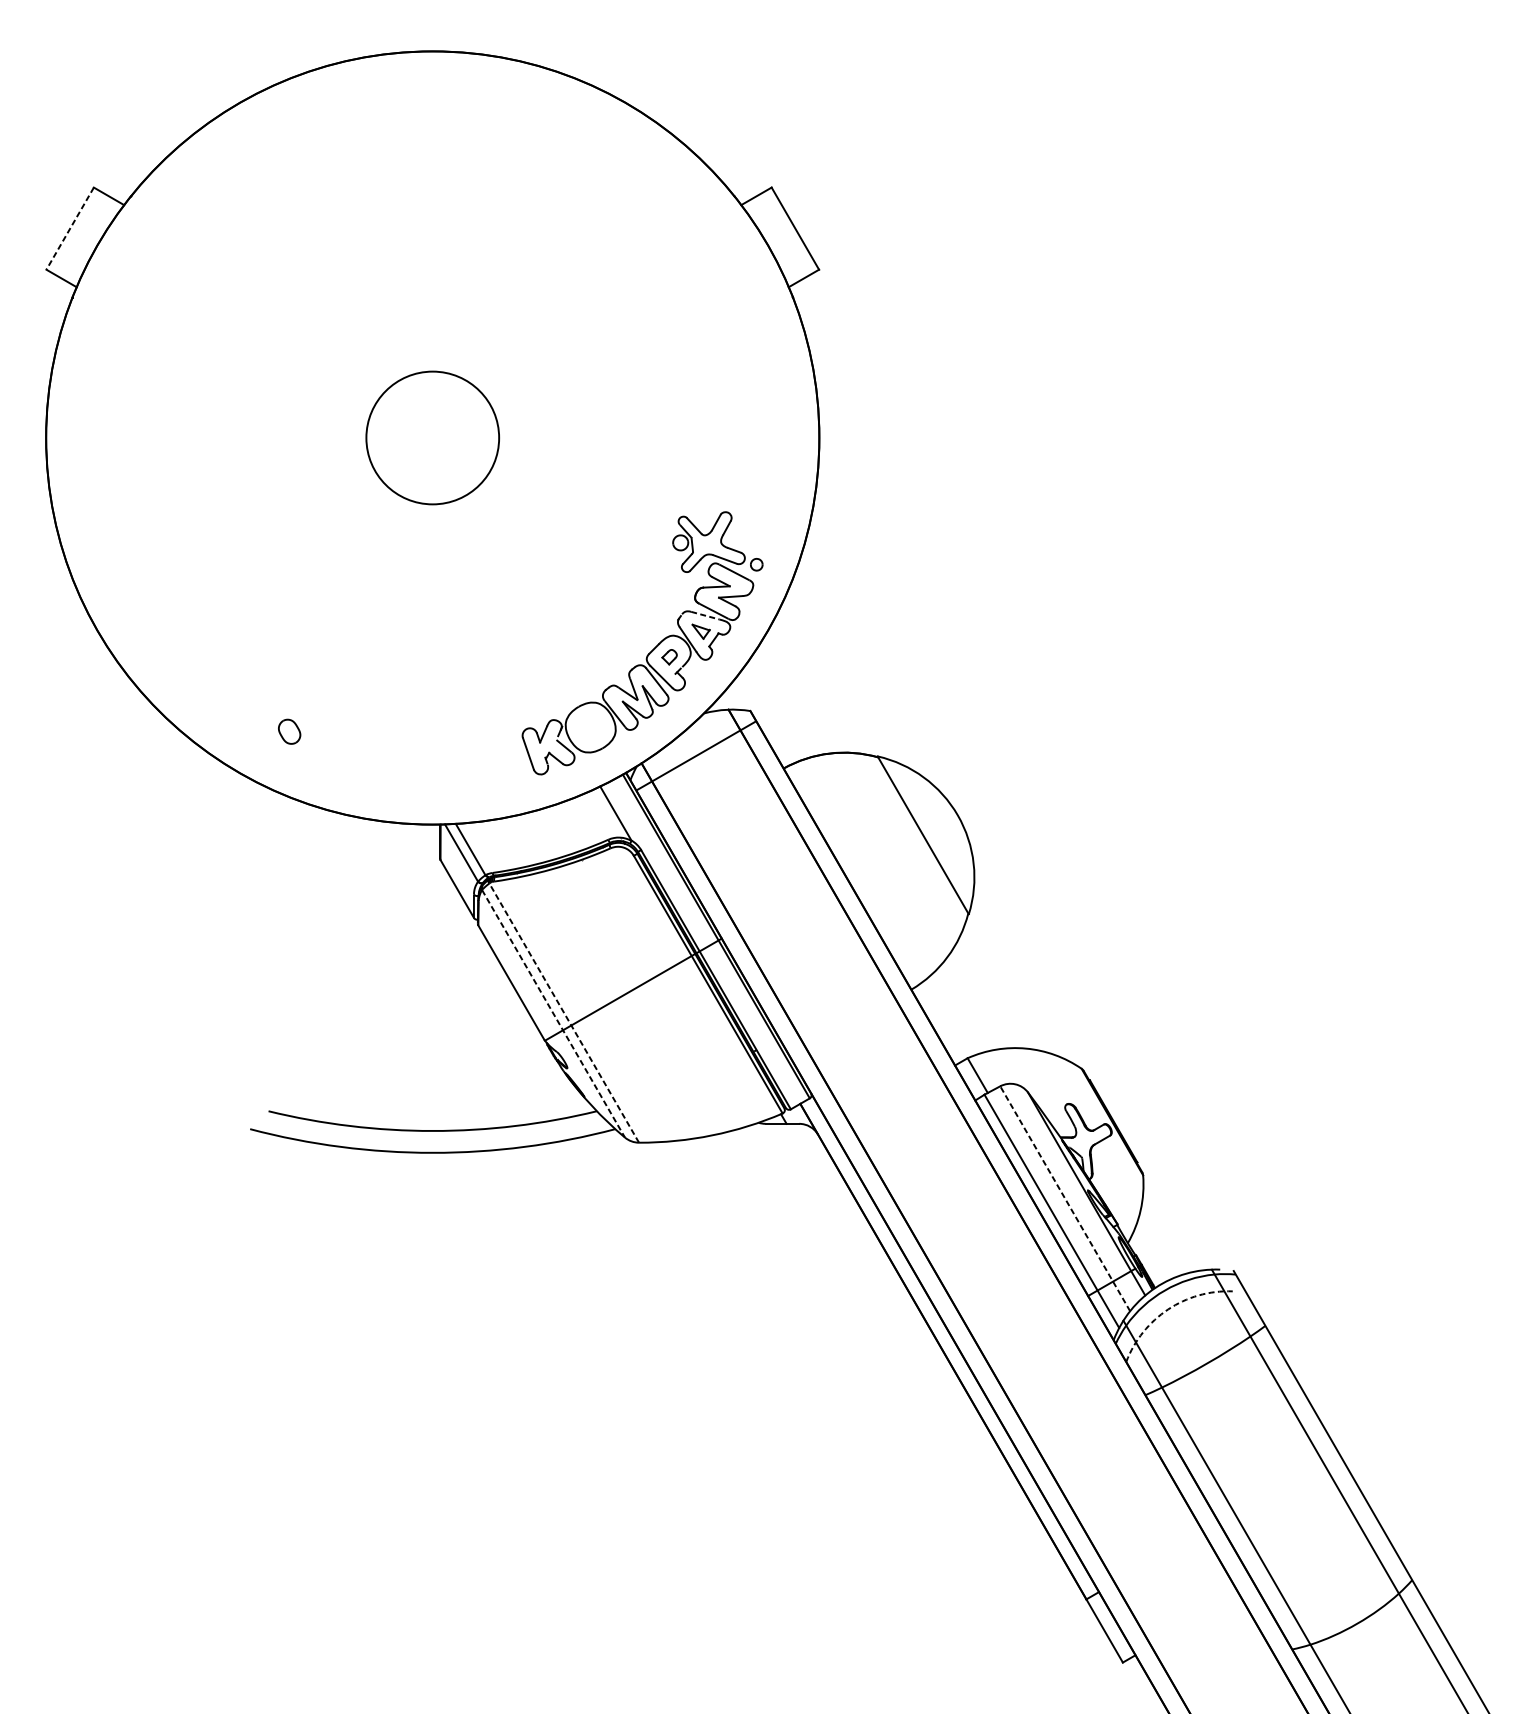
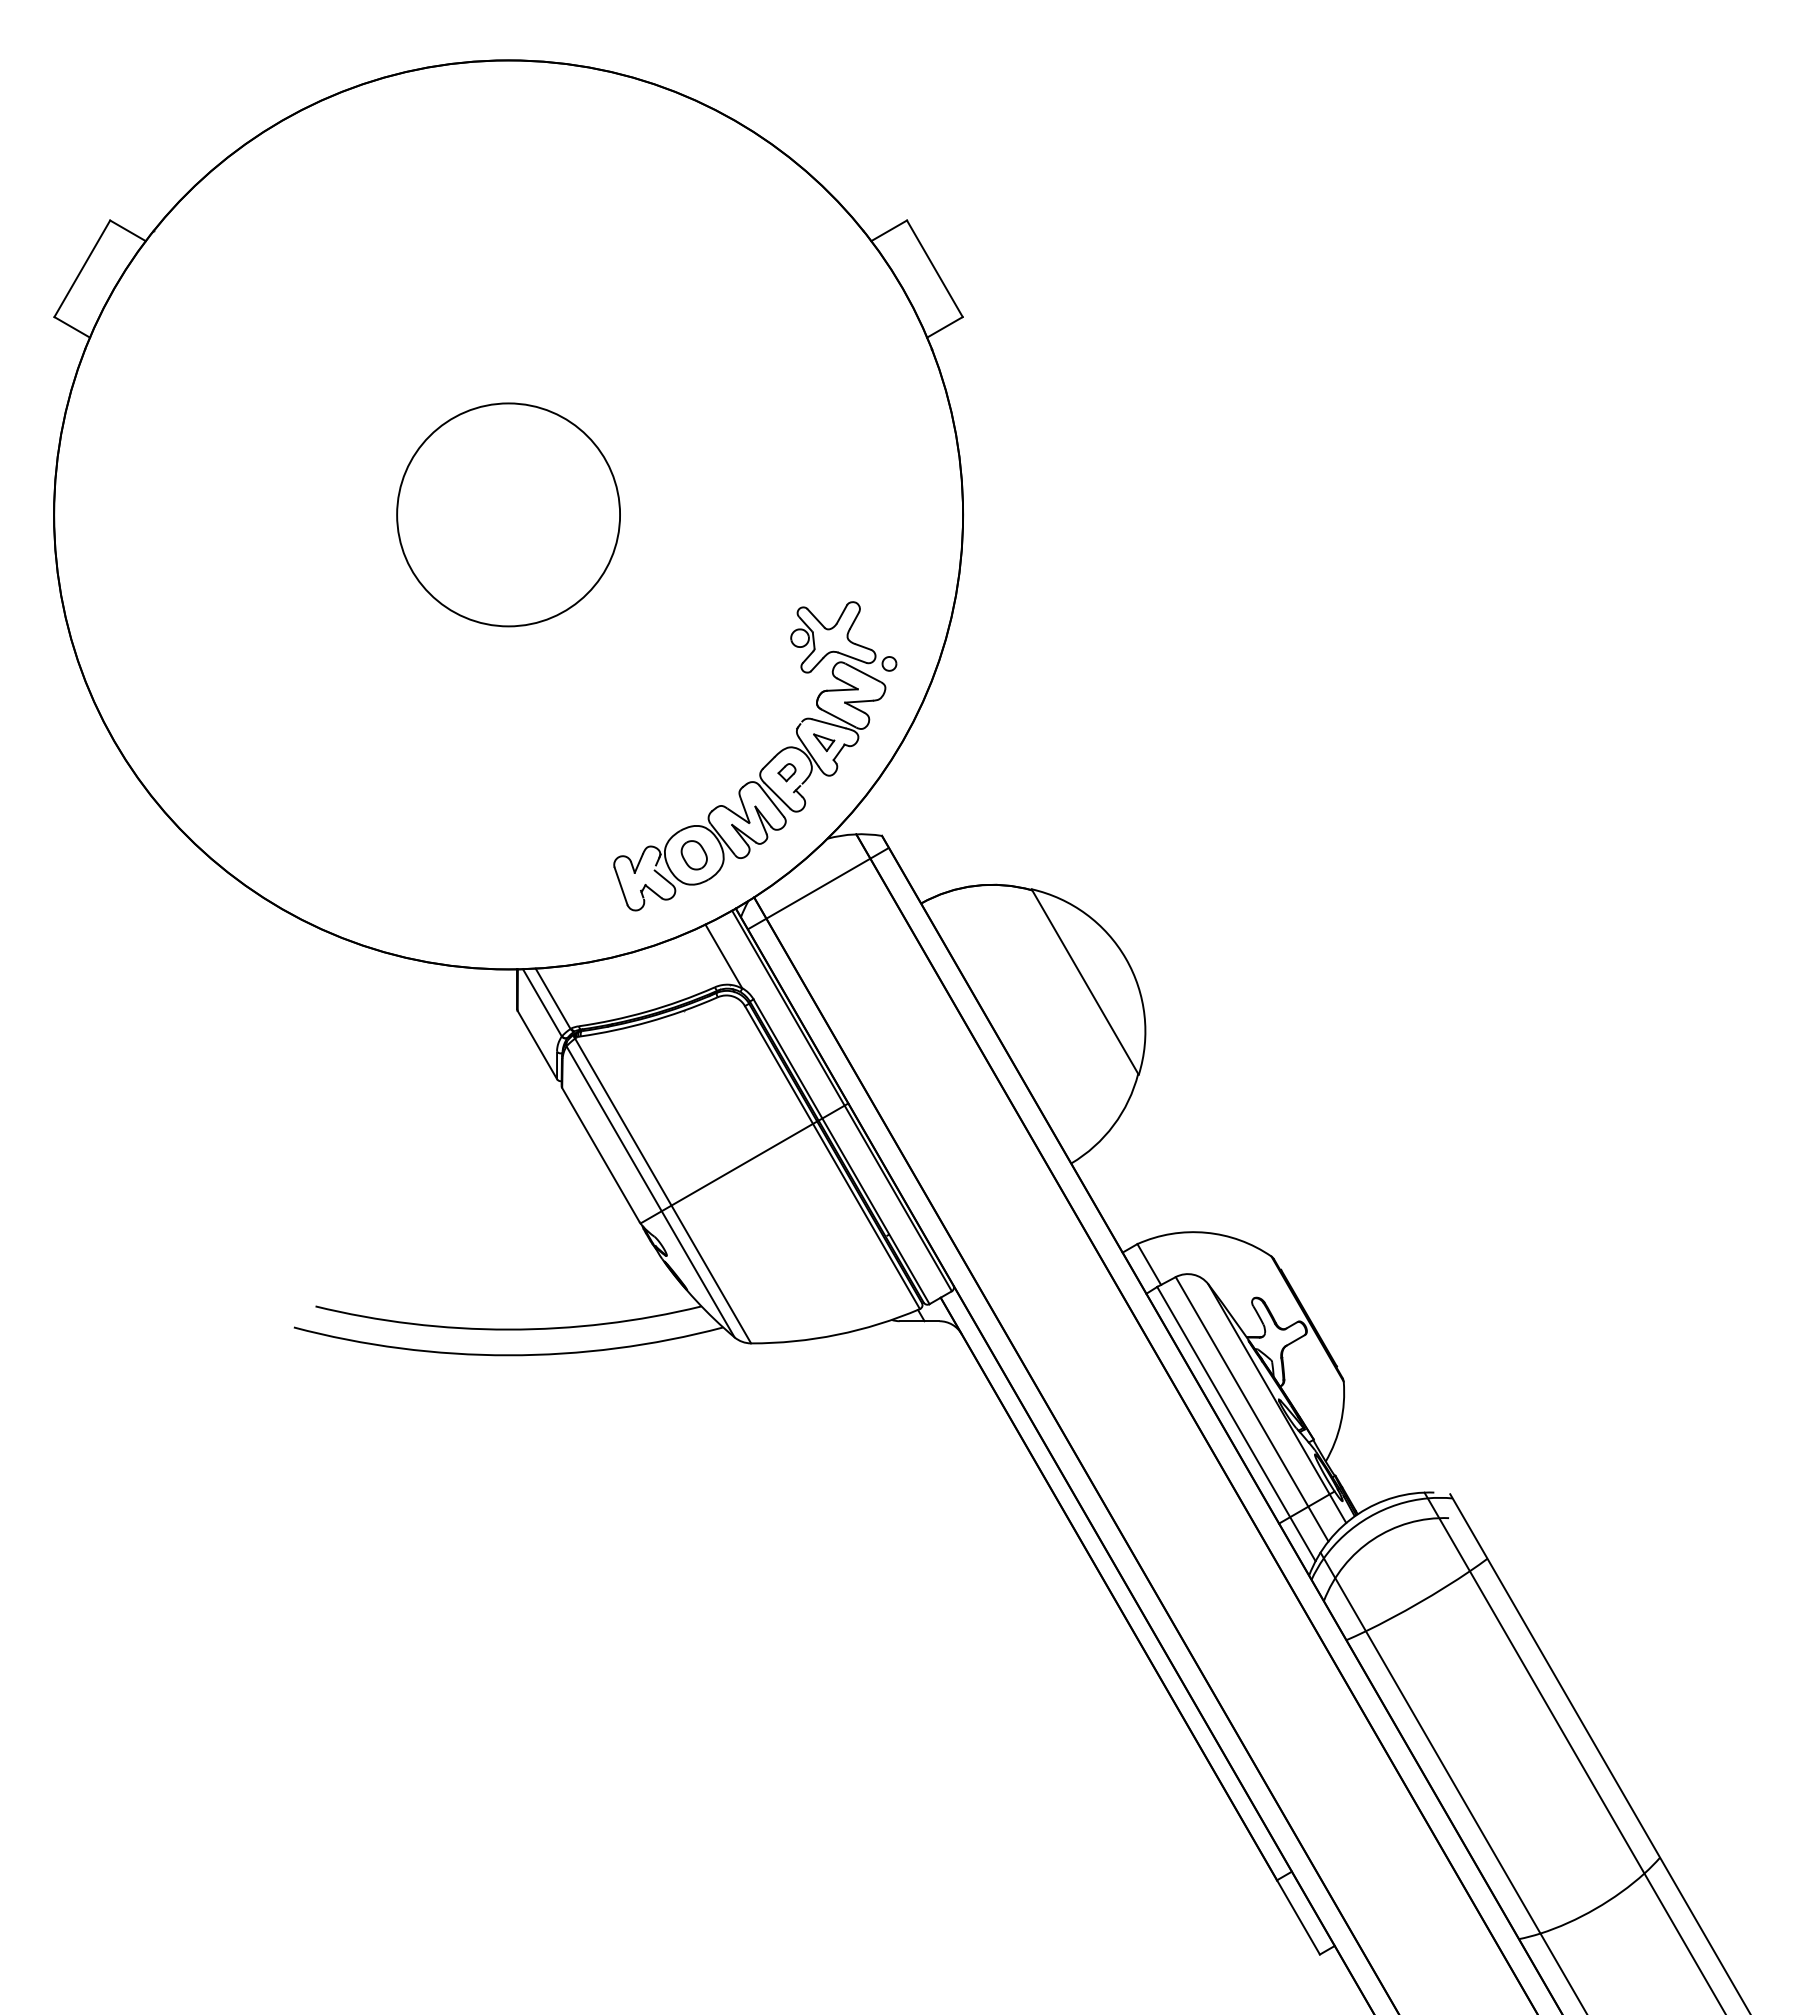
line: (70, 228) -> (82, 268), dashed -> solid
circle: (432, 437) -> (508, 514), size x1.43
line: (705, 615) -> (829, 723), dashed -> solid
part: (288, 731) -> (693, 855), moved
line: (553, 1013) -> (650, 1191), dashed -> solid
line: (564, 1013) -> (663, 1191), dashed -> solid
line: (1065, 1198) -> (1252, 1409), dashed -> solid
arc: (1168, 1309) -> (1373, 1539), dashed -> solid

